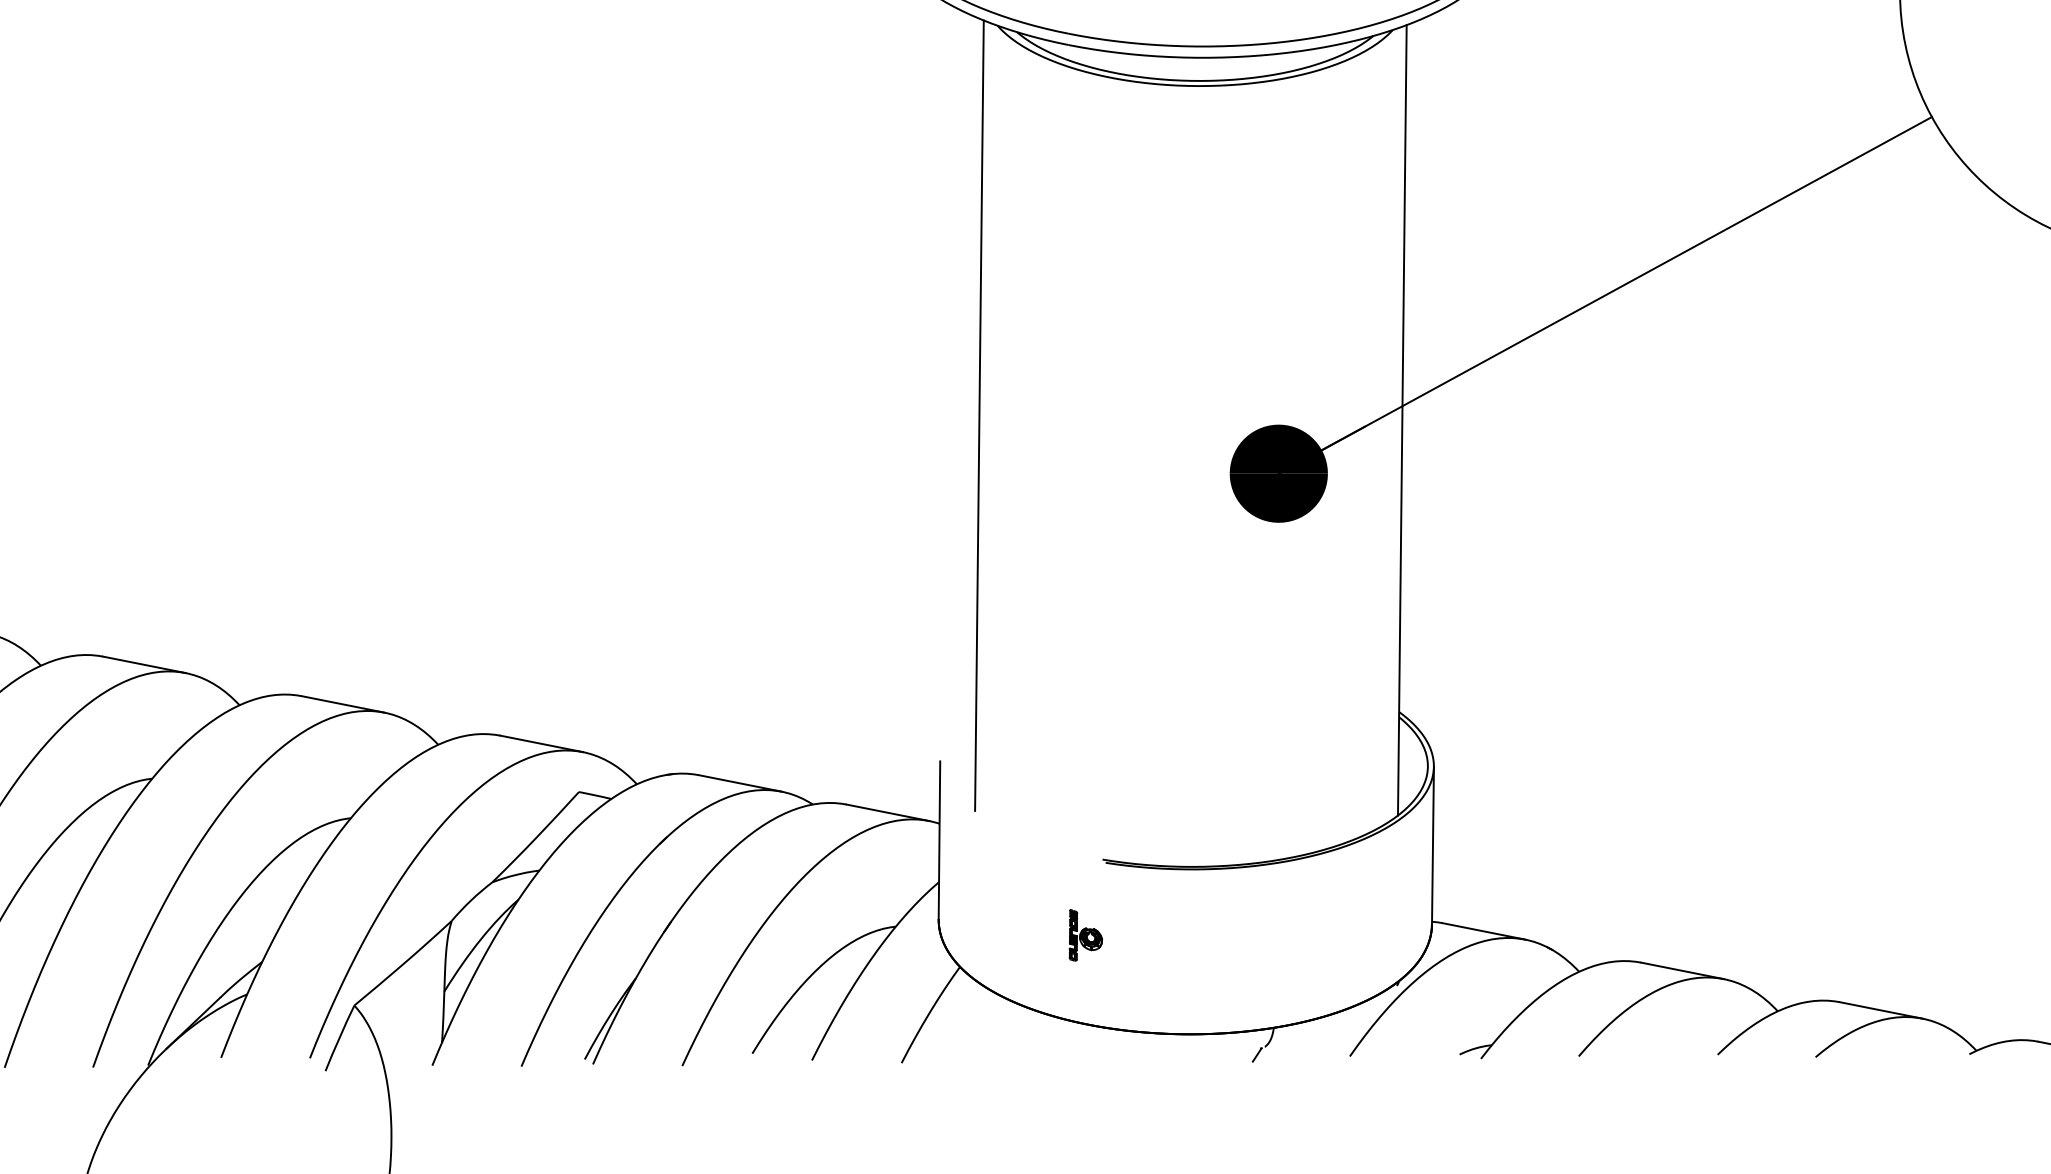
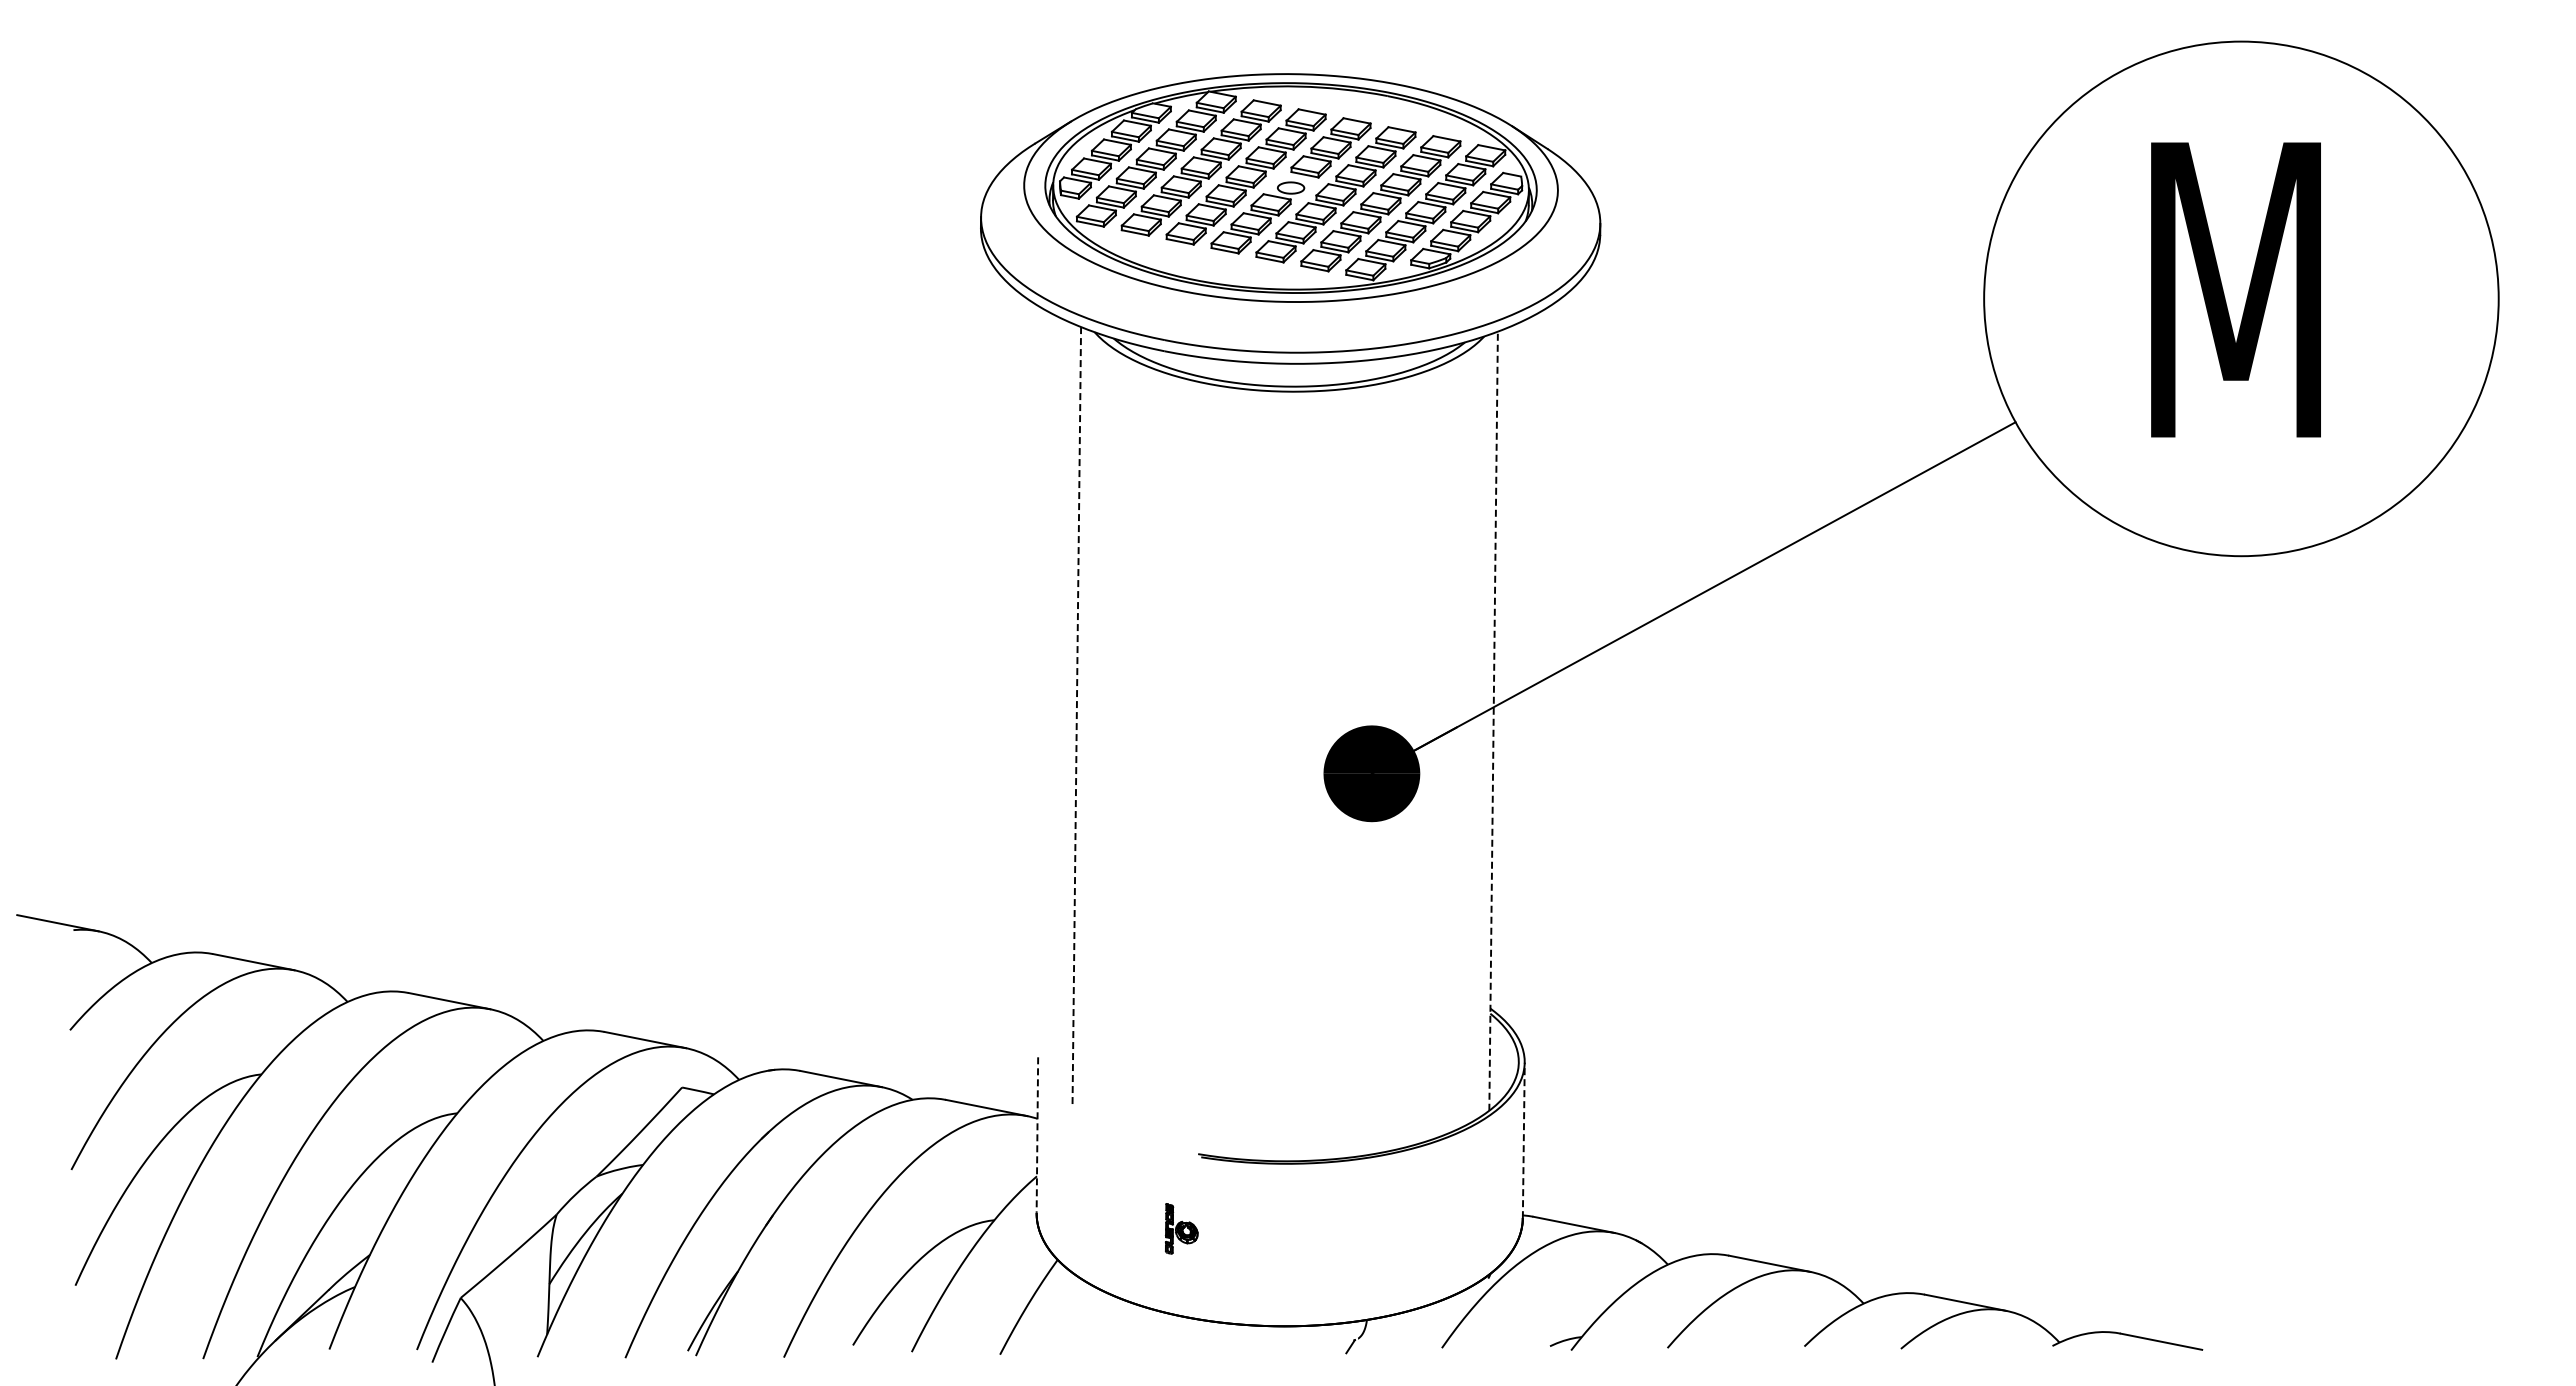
line: (979, 415) -> (1076, 716), solid -> dashed
line: (1402, 420) -> (1493, 721), solid -> dashed
line: (939, 840) -> (1037, 1135), solid -> dashed
line: (1432, 845) -> (1523, 1140), solid -> dashed

